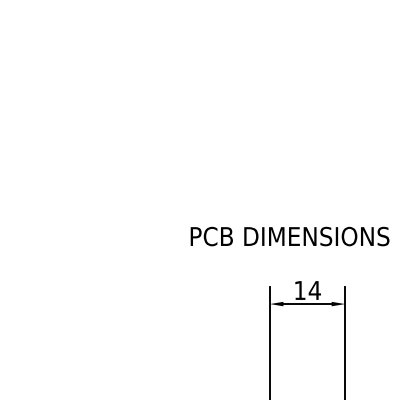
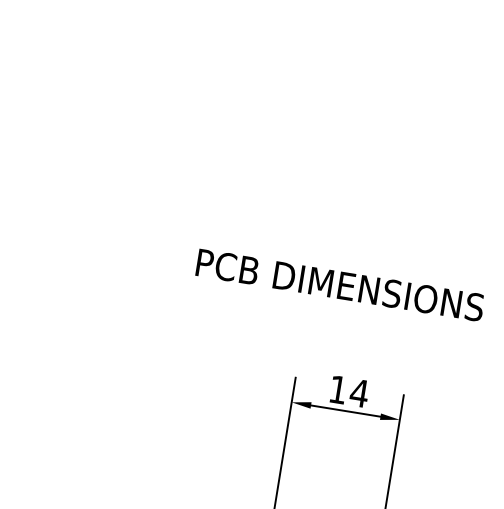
text: (289, 236) -> (339, 285), moved

